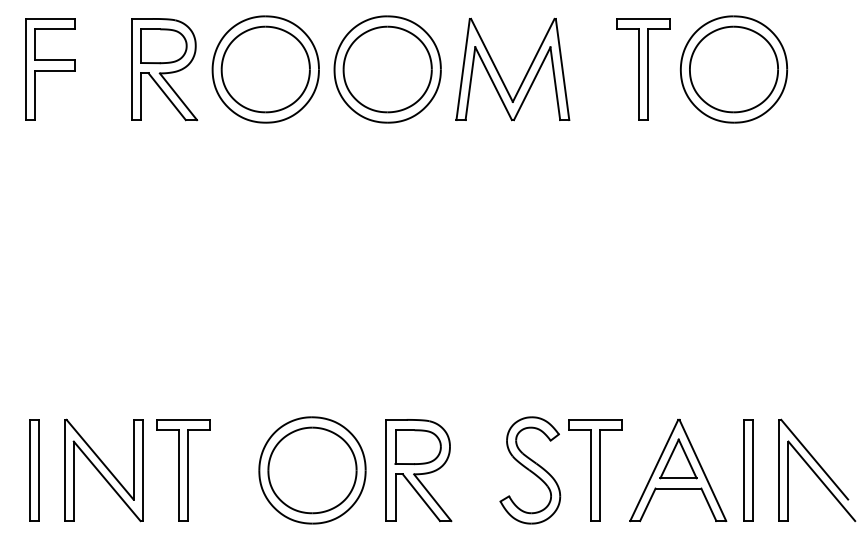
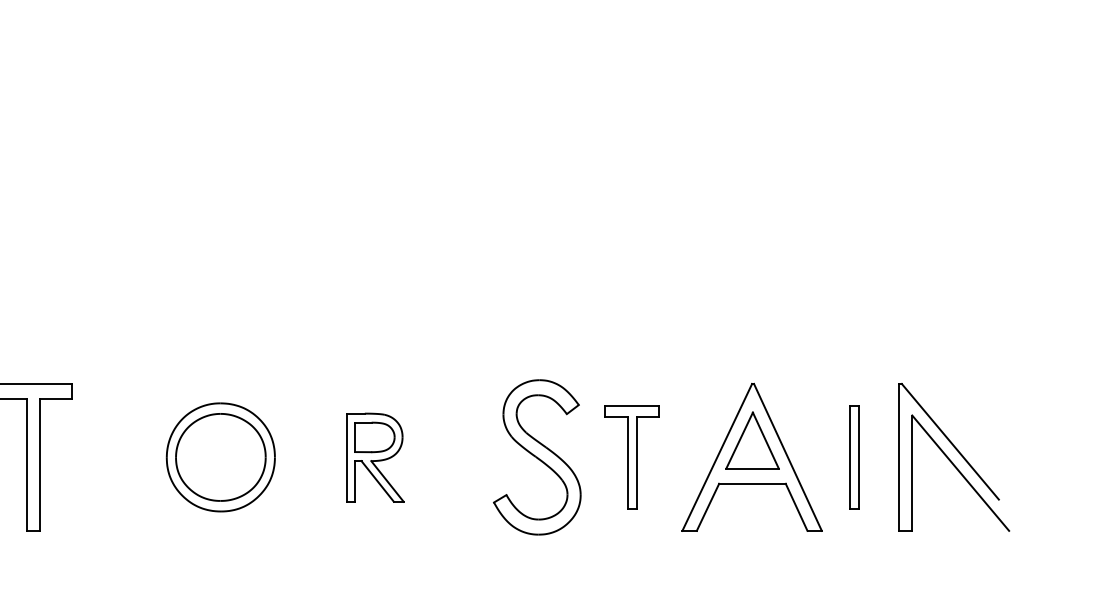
part: (312, 470) -> (220, 457), size x0.7
part: (418, 470) -> (374, 457), size x0.6
part: (595, 470) -> (631, 457), size x0.7
part: (748, 470) -> (854, 457), size x0.7

